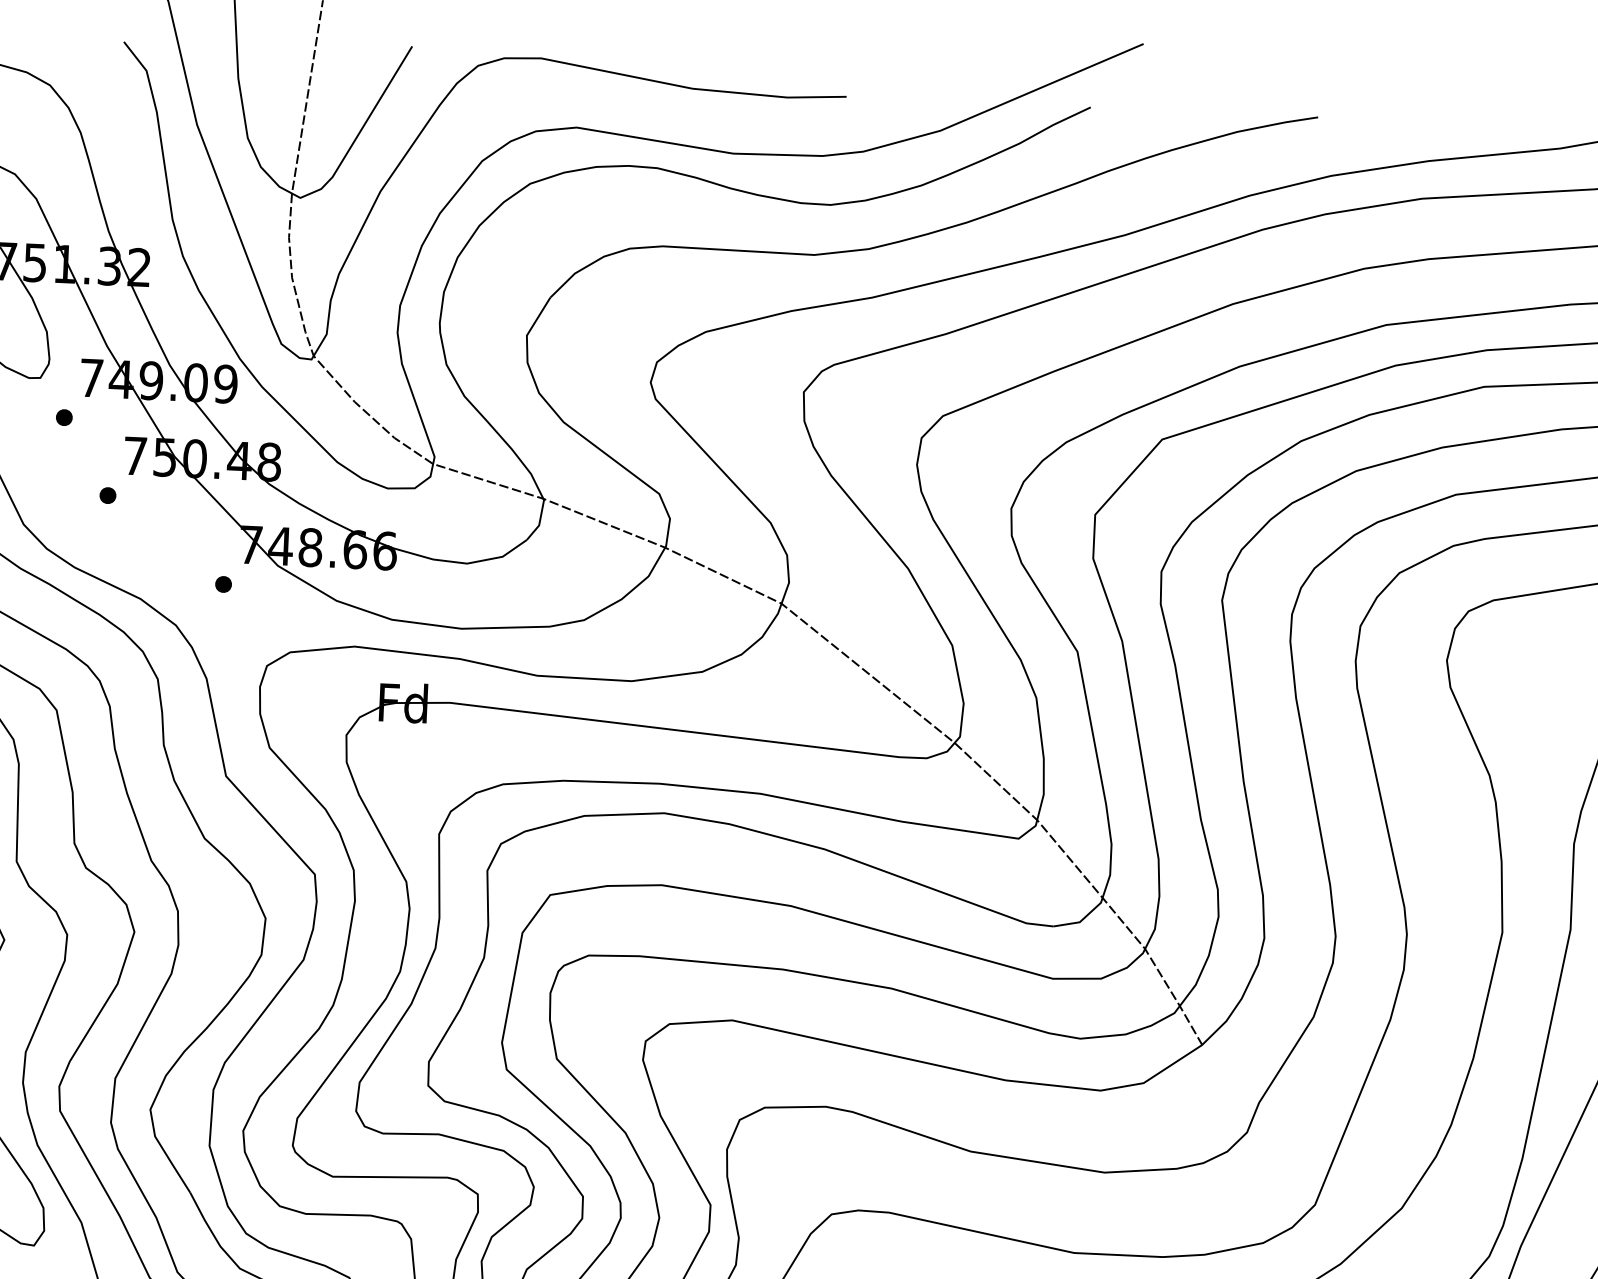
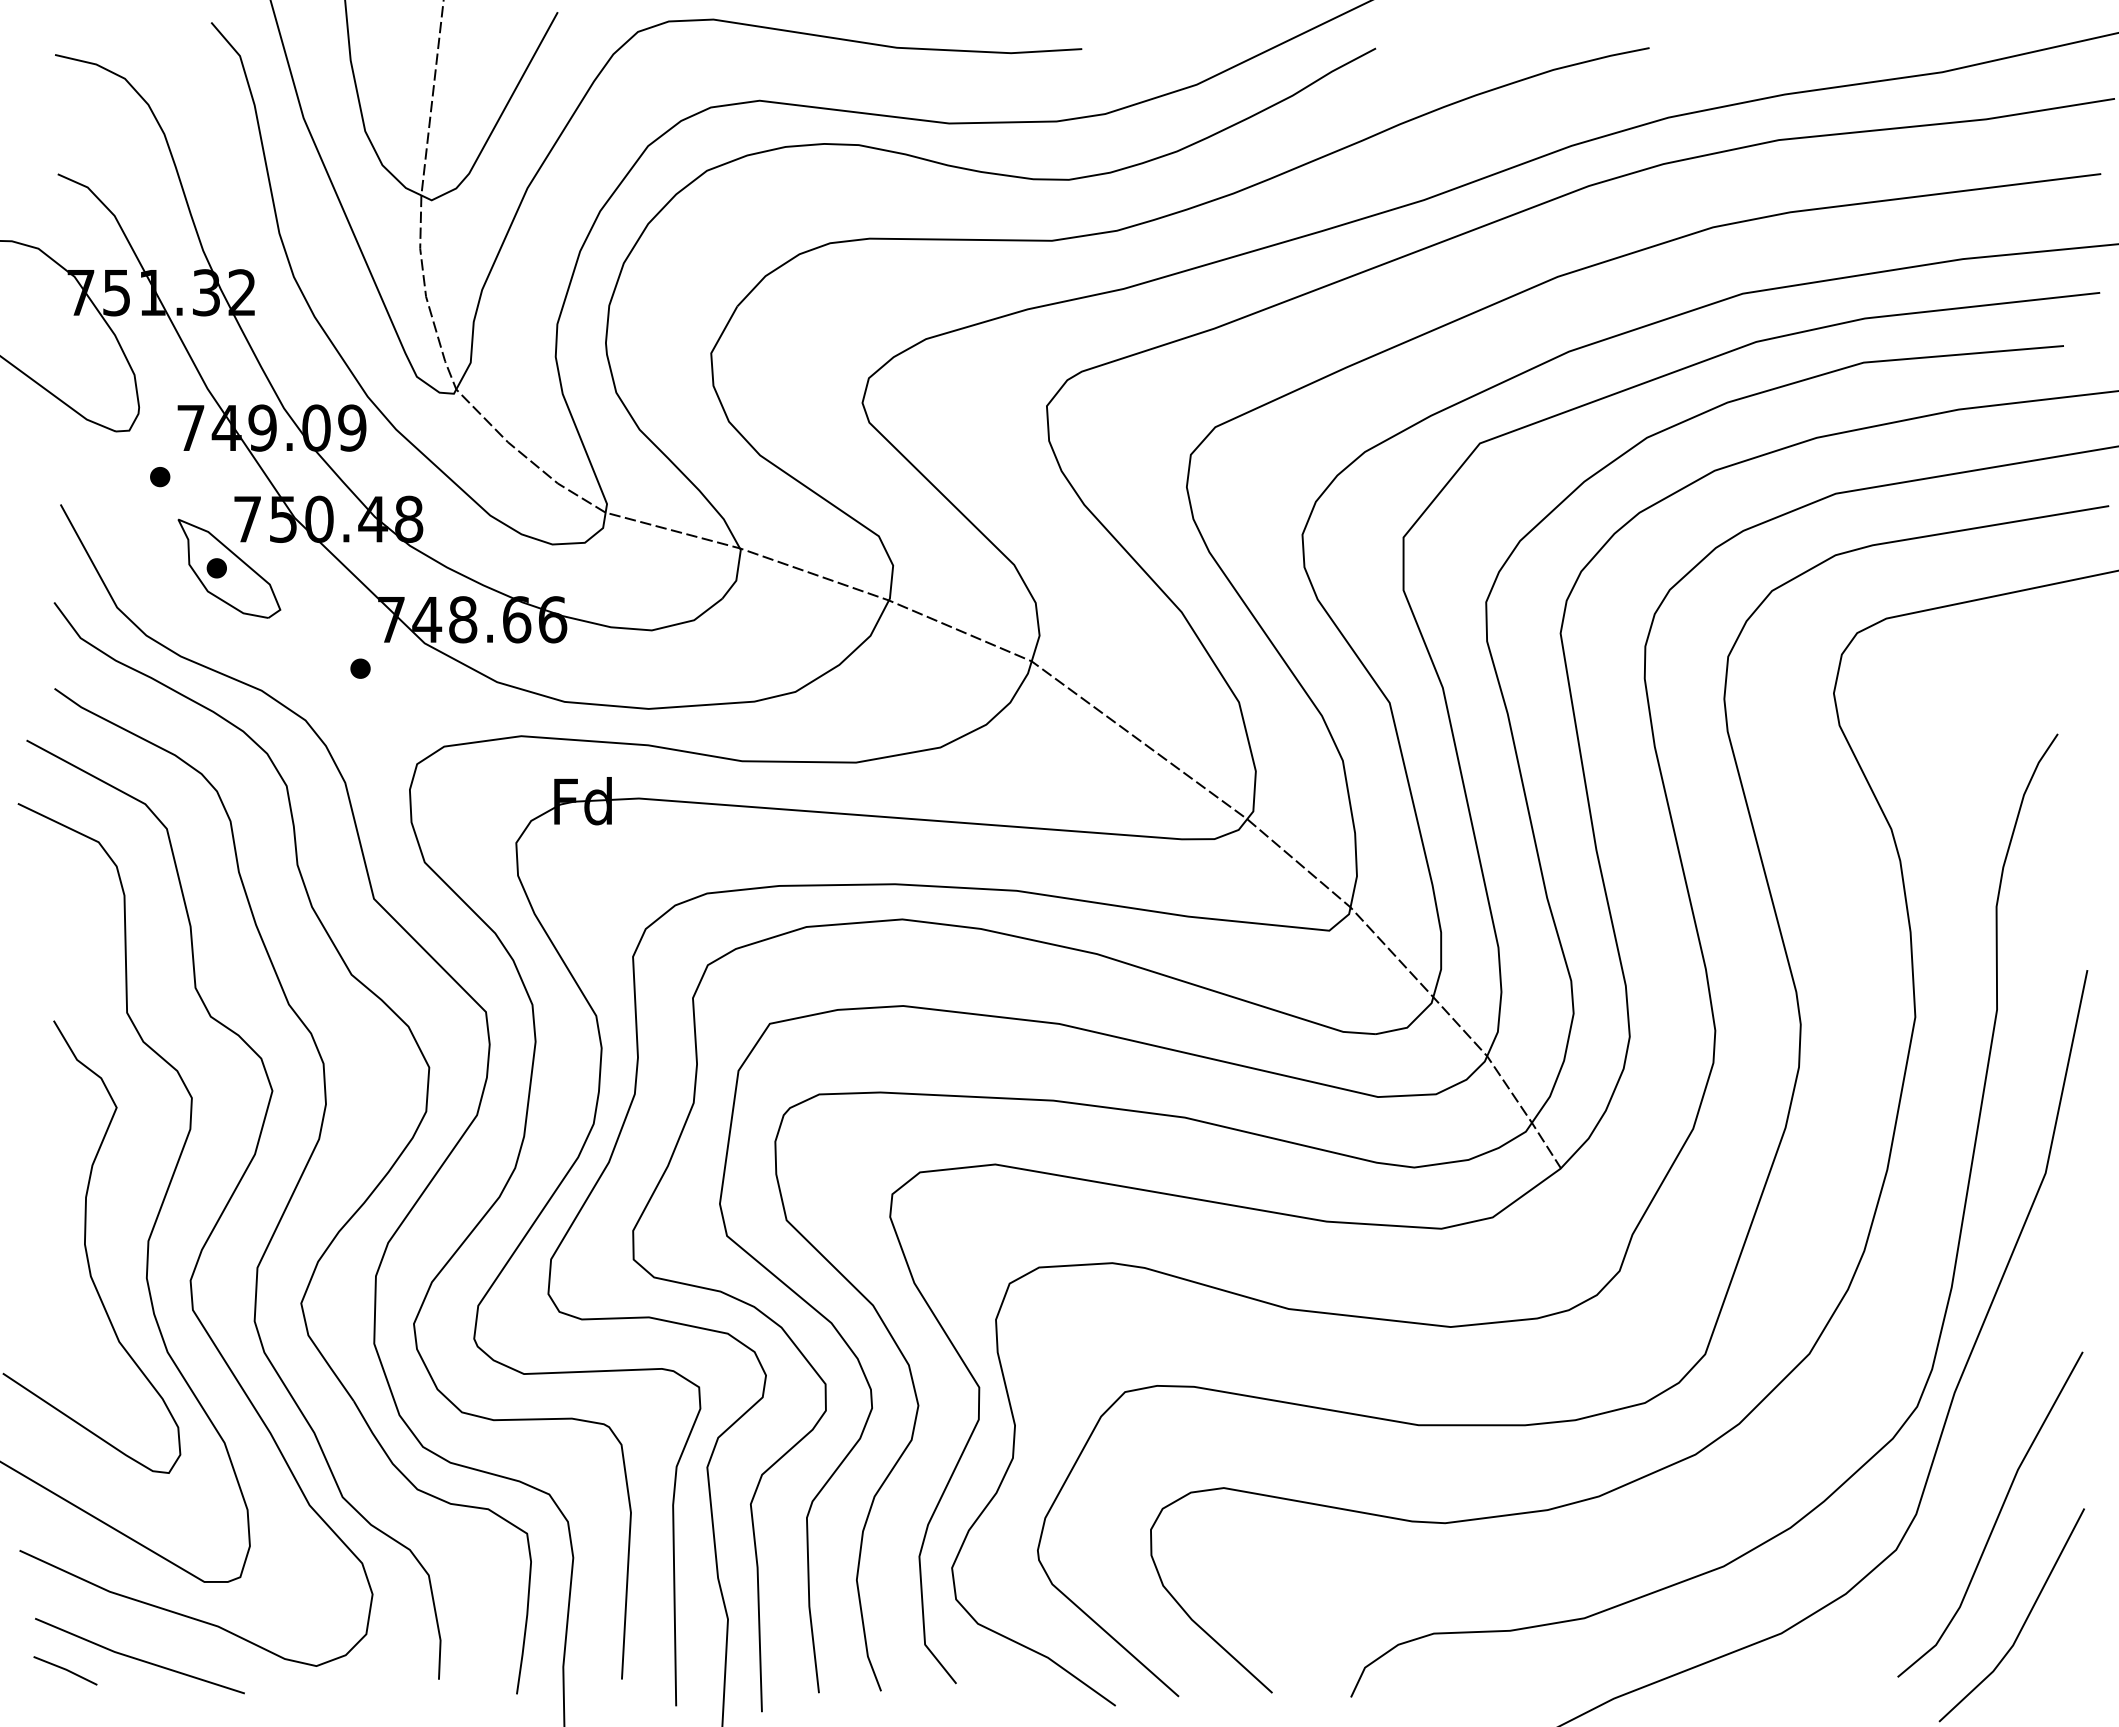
part: (118, 496) -> (229, 568), added

